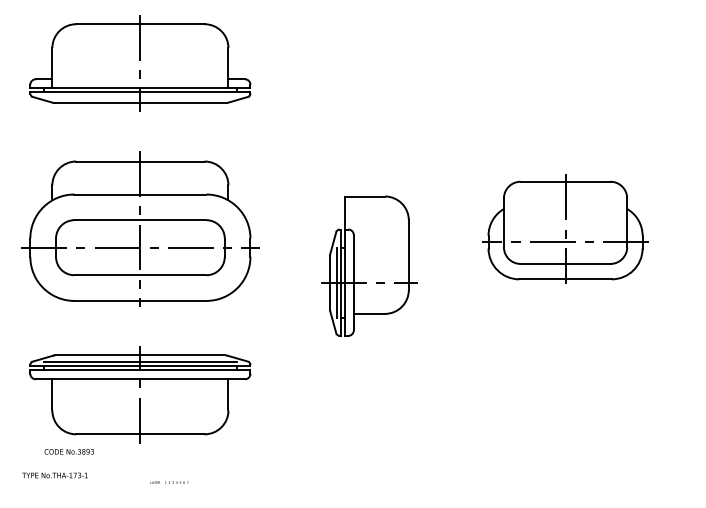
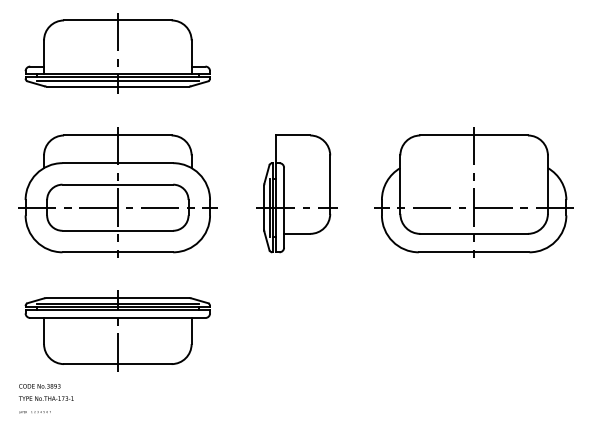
line: (140, 96) -> (117, 81), added
part: (565, 228) -> (474, 191), size x1.43
part: (369, 265) -> (297, 193), moved
text: (68, 451) -> (39, 386), moved
text: (169, 482) -> (34, 412), moved

